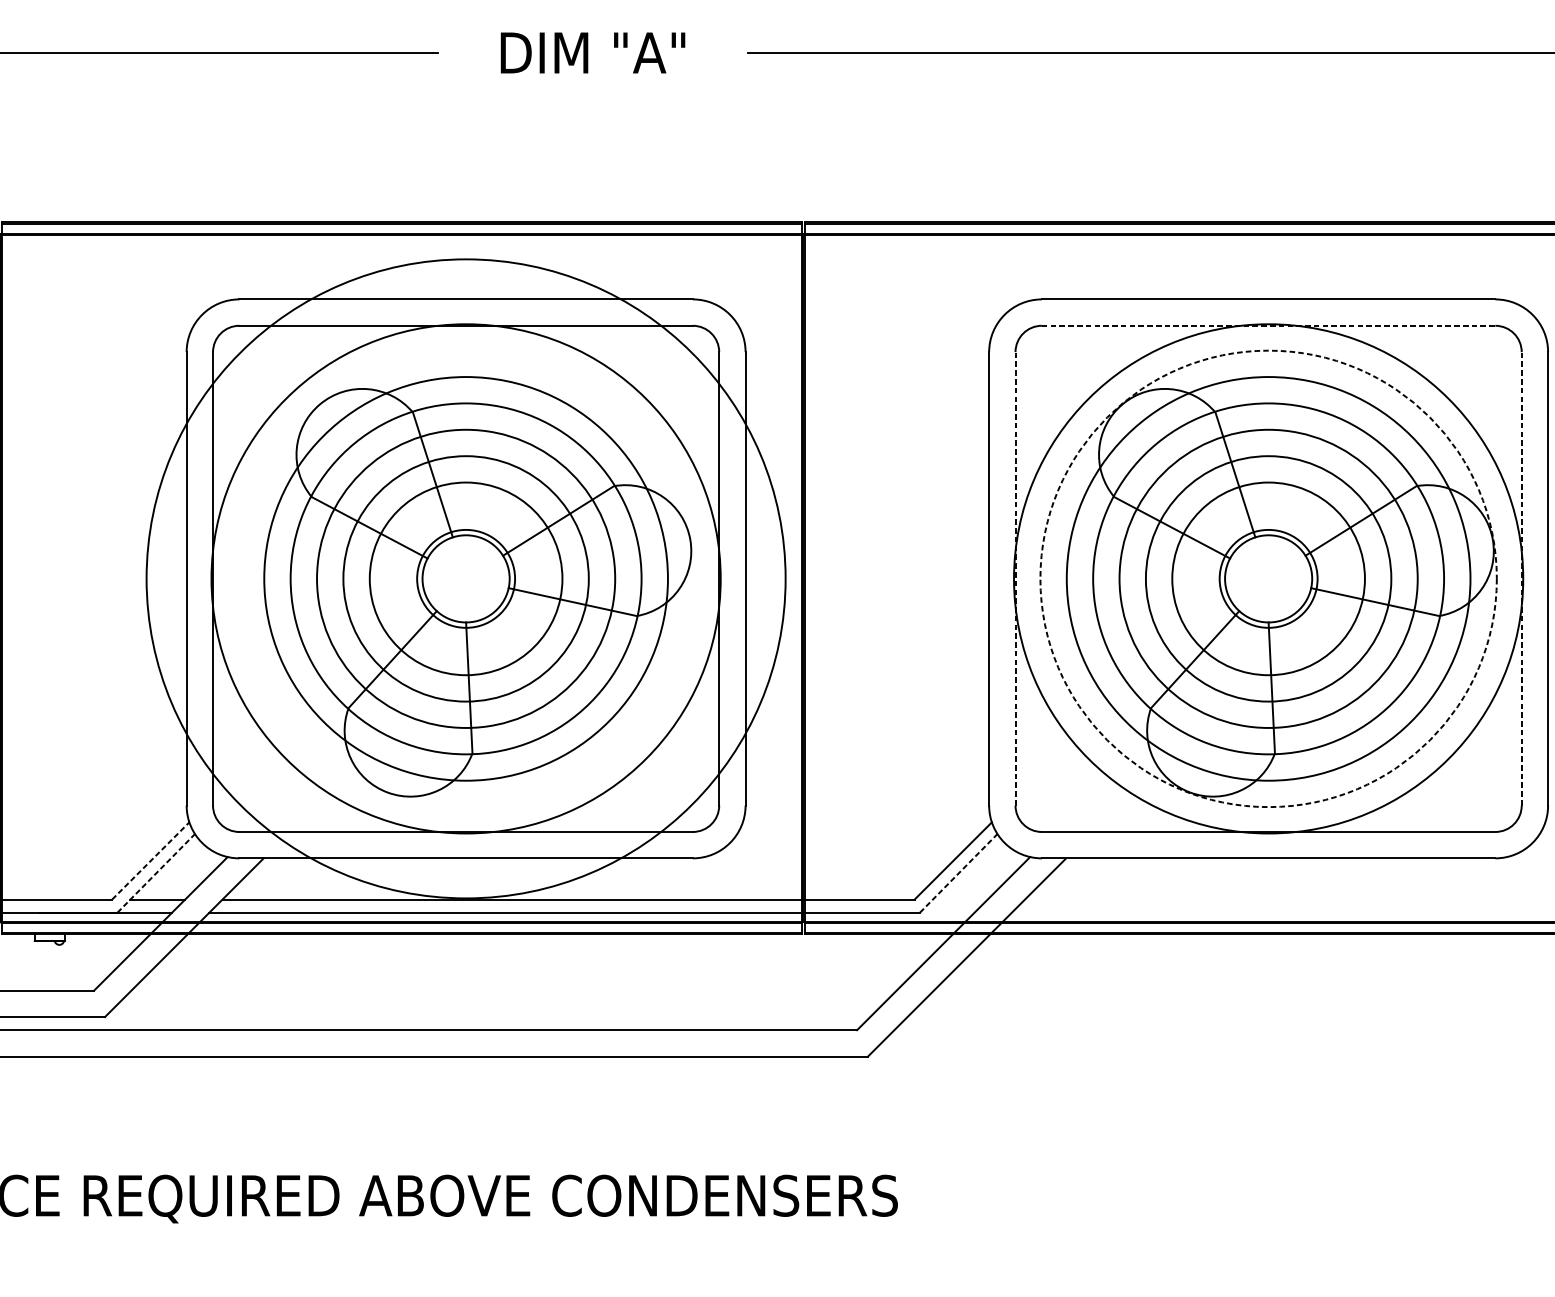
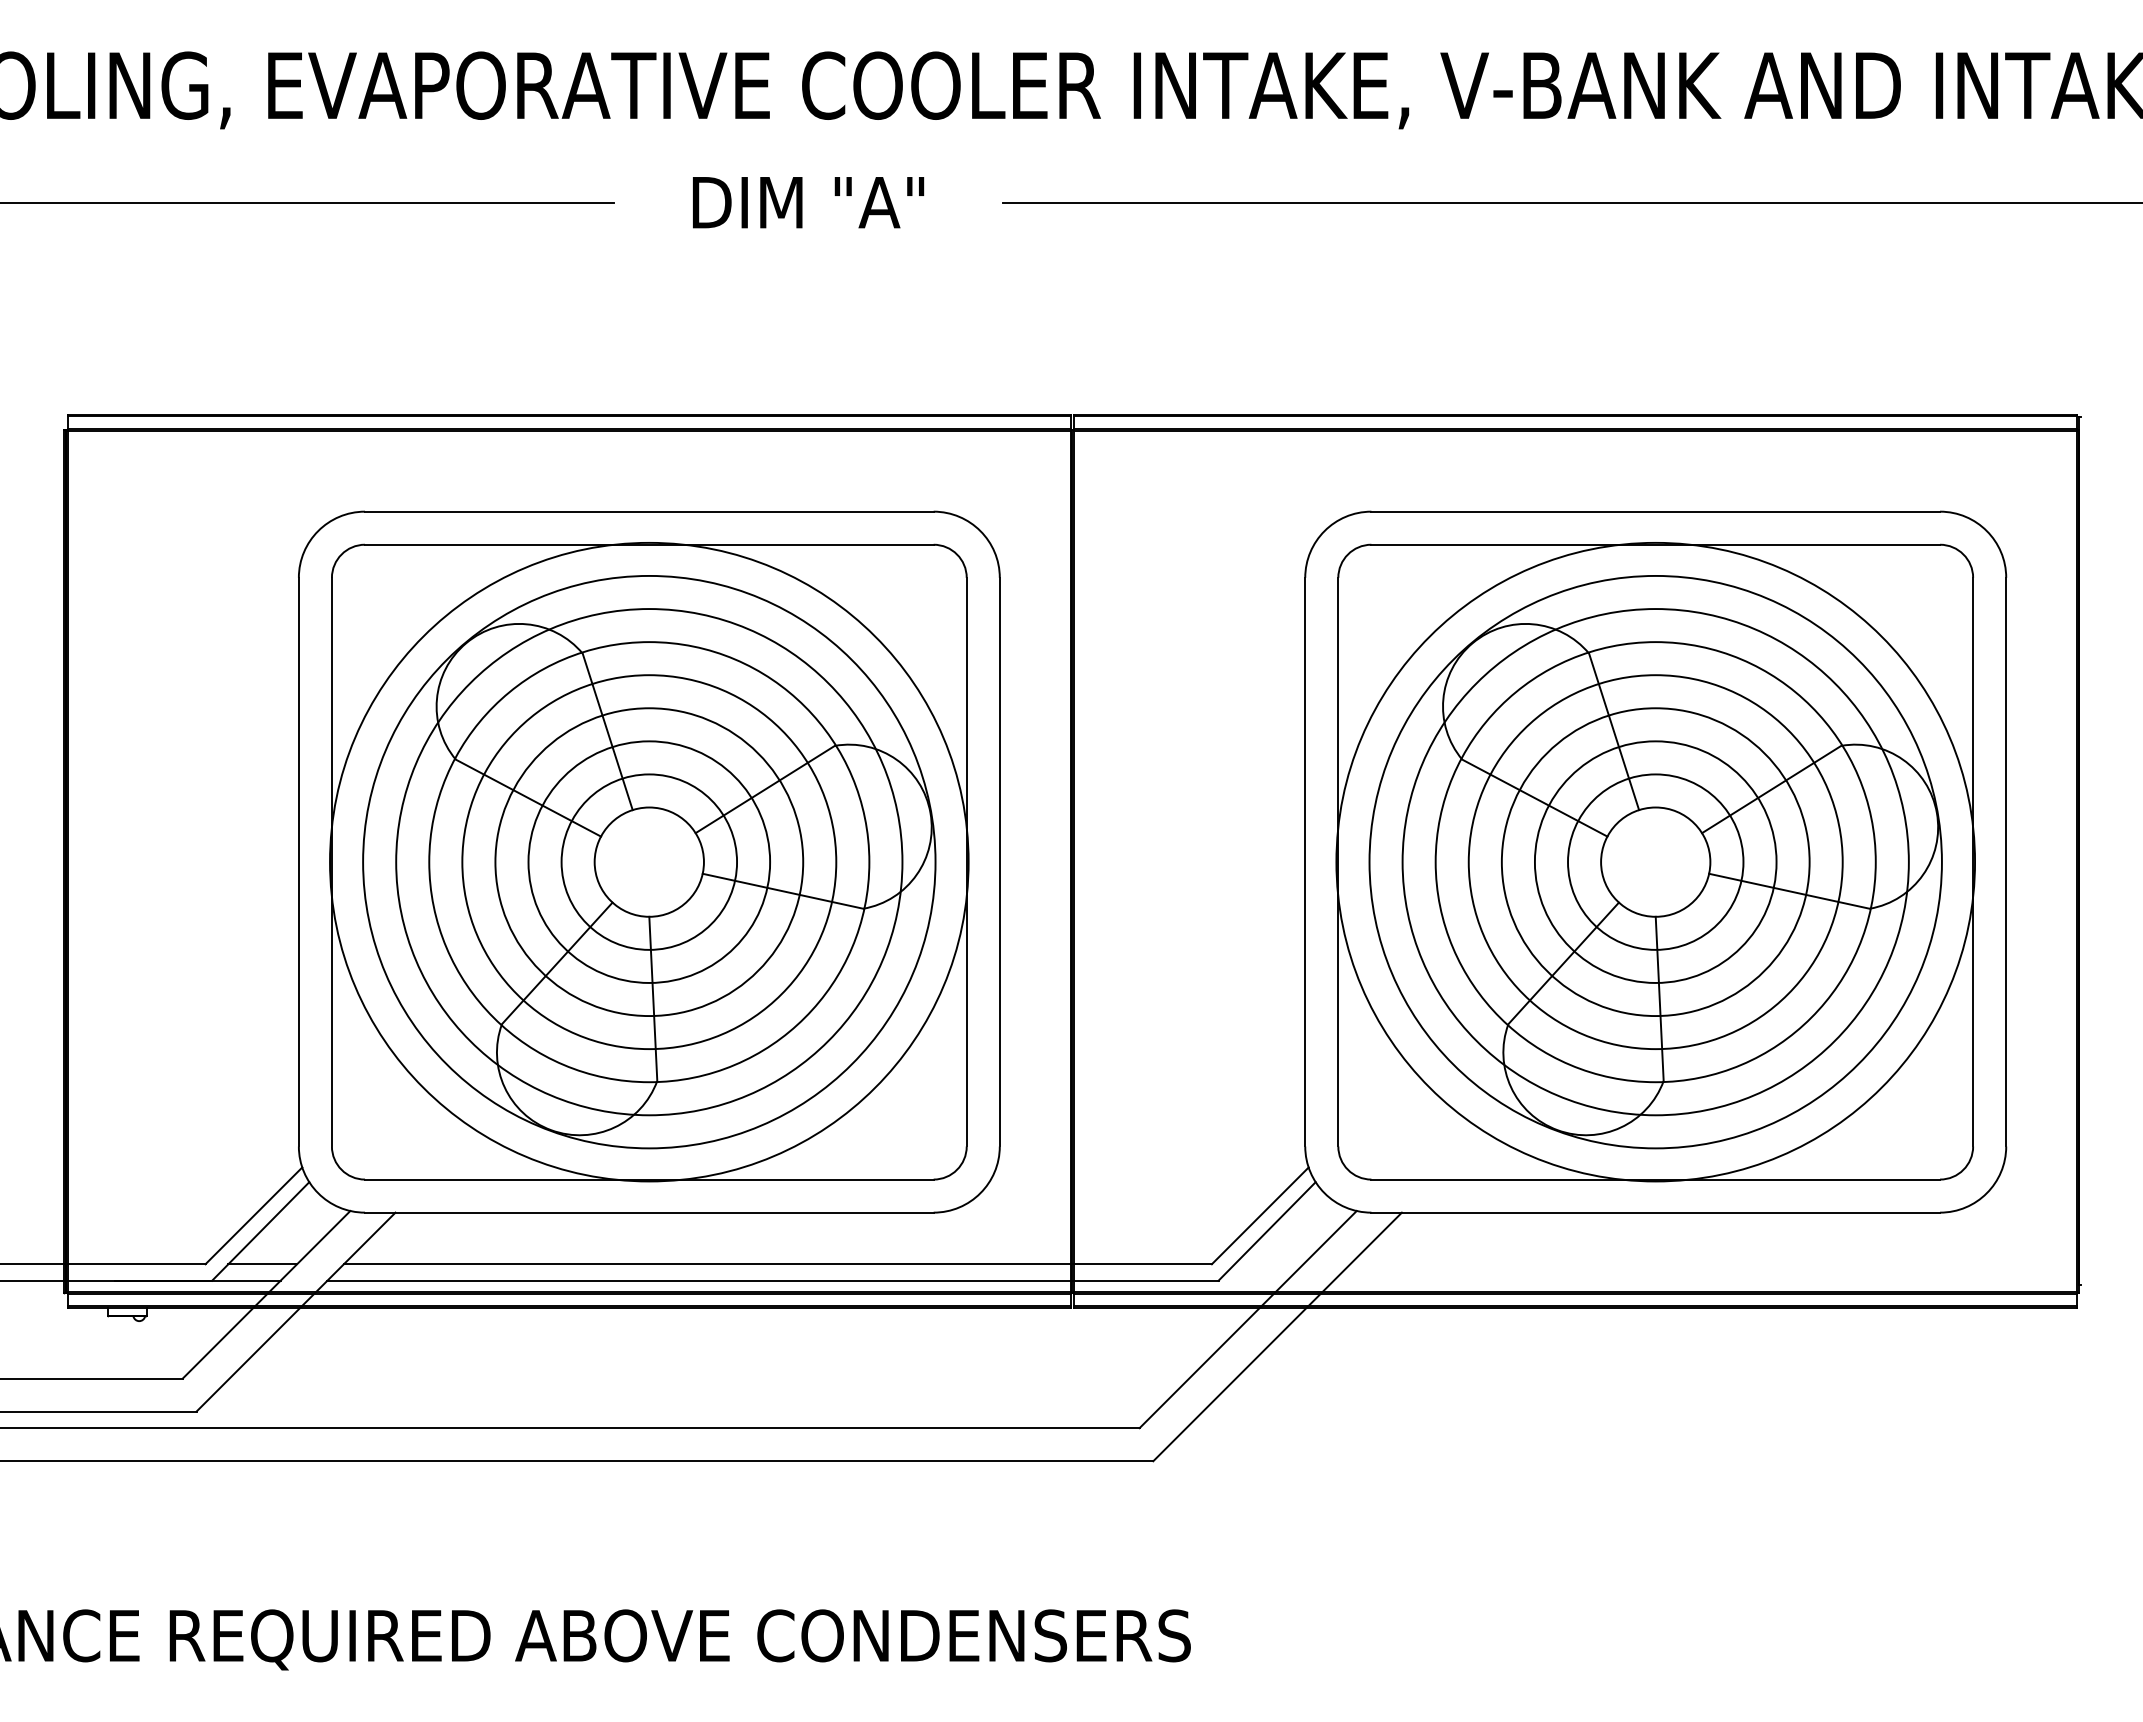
line: (1269, 325) -> (1656, 544), dashed -> solid
circle: (466, 578) -> (649, 861), size x0.71
circle: (466, 578) -> (649, 861), size x1.43
line: (1015, 578) -> (1338, 861), dashed -> solid
circle: (1268, 578) -> (1655, 861), dashed -> solid
circle: (1268, 578) -> (1655, 861), size x1.43
line: (1522, 578) -> (1973, 861), dashed -> solid
line: (151, 860) -> (254, 1215), dashed -> solid
line: (156, 873) -> (261, 1231), dashed -> solid
line: (959, 873) -> (1267, 1231), dashed -> solid

